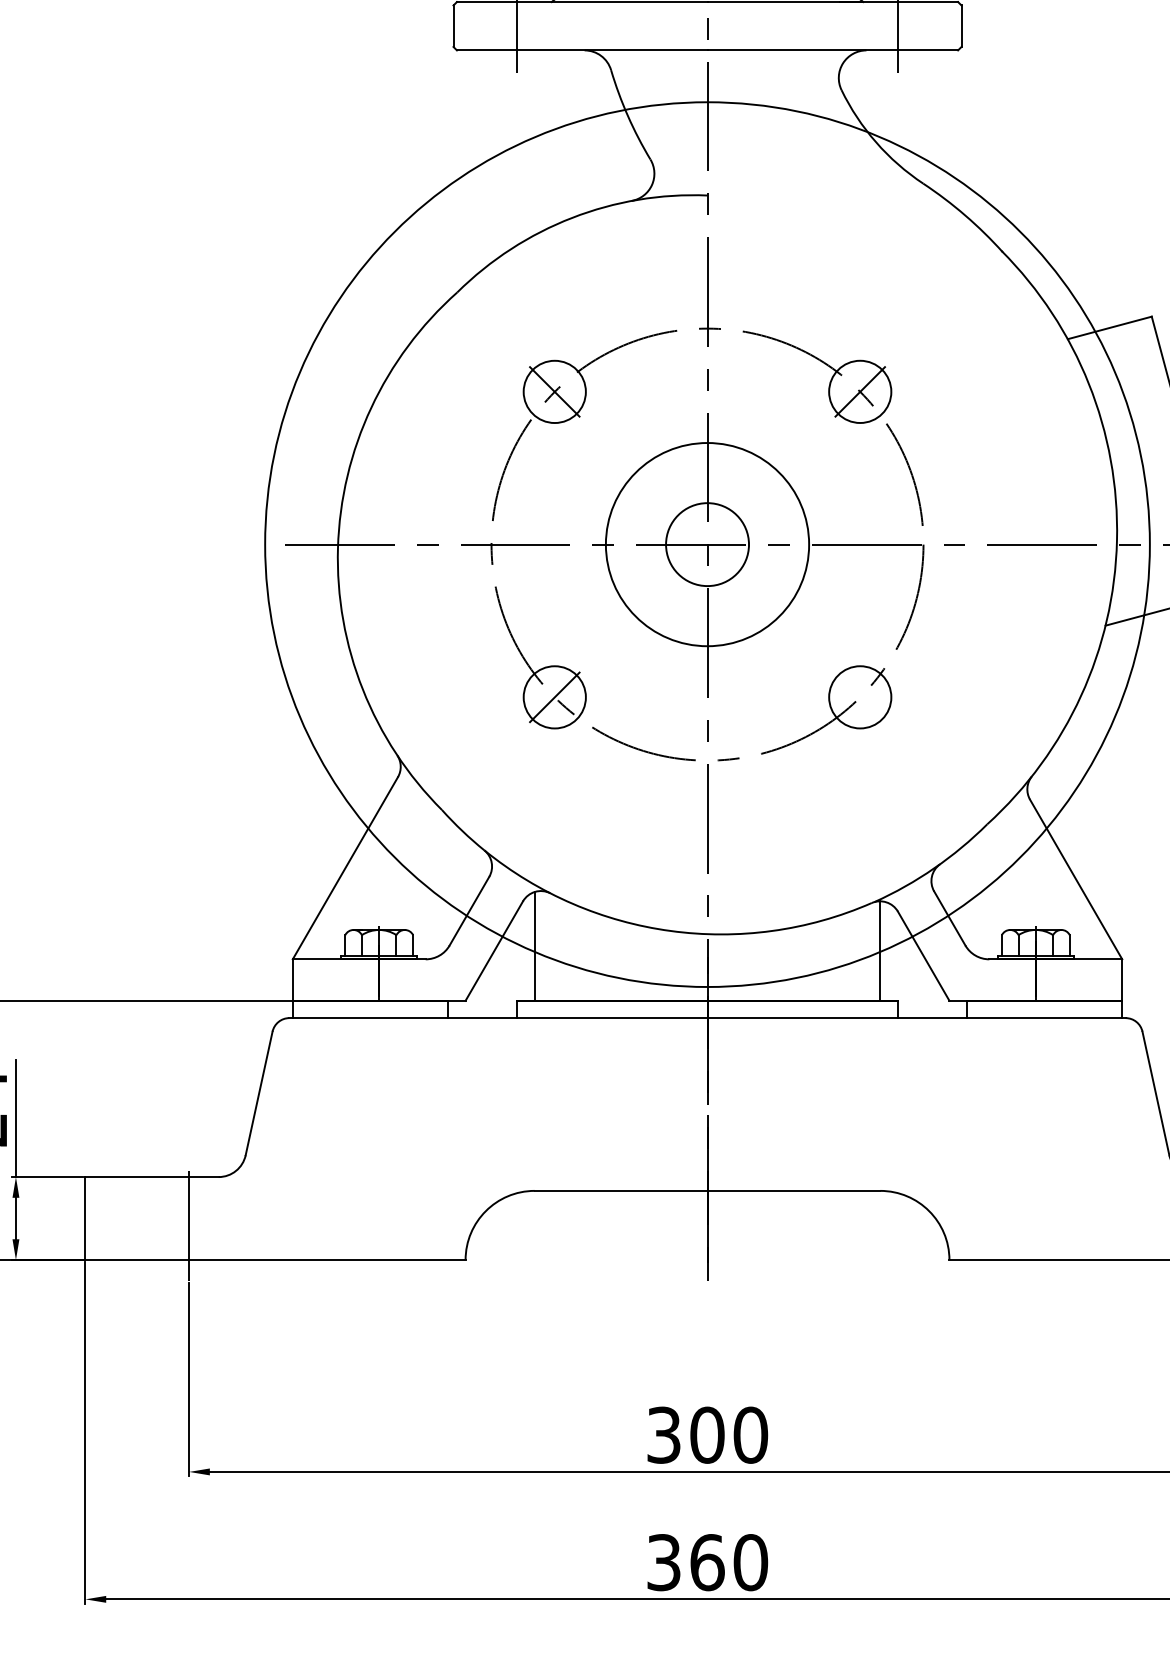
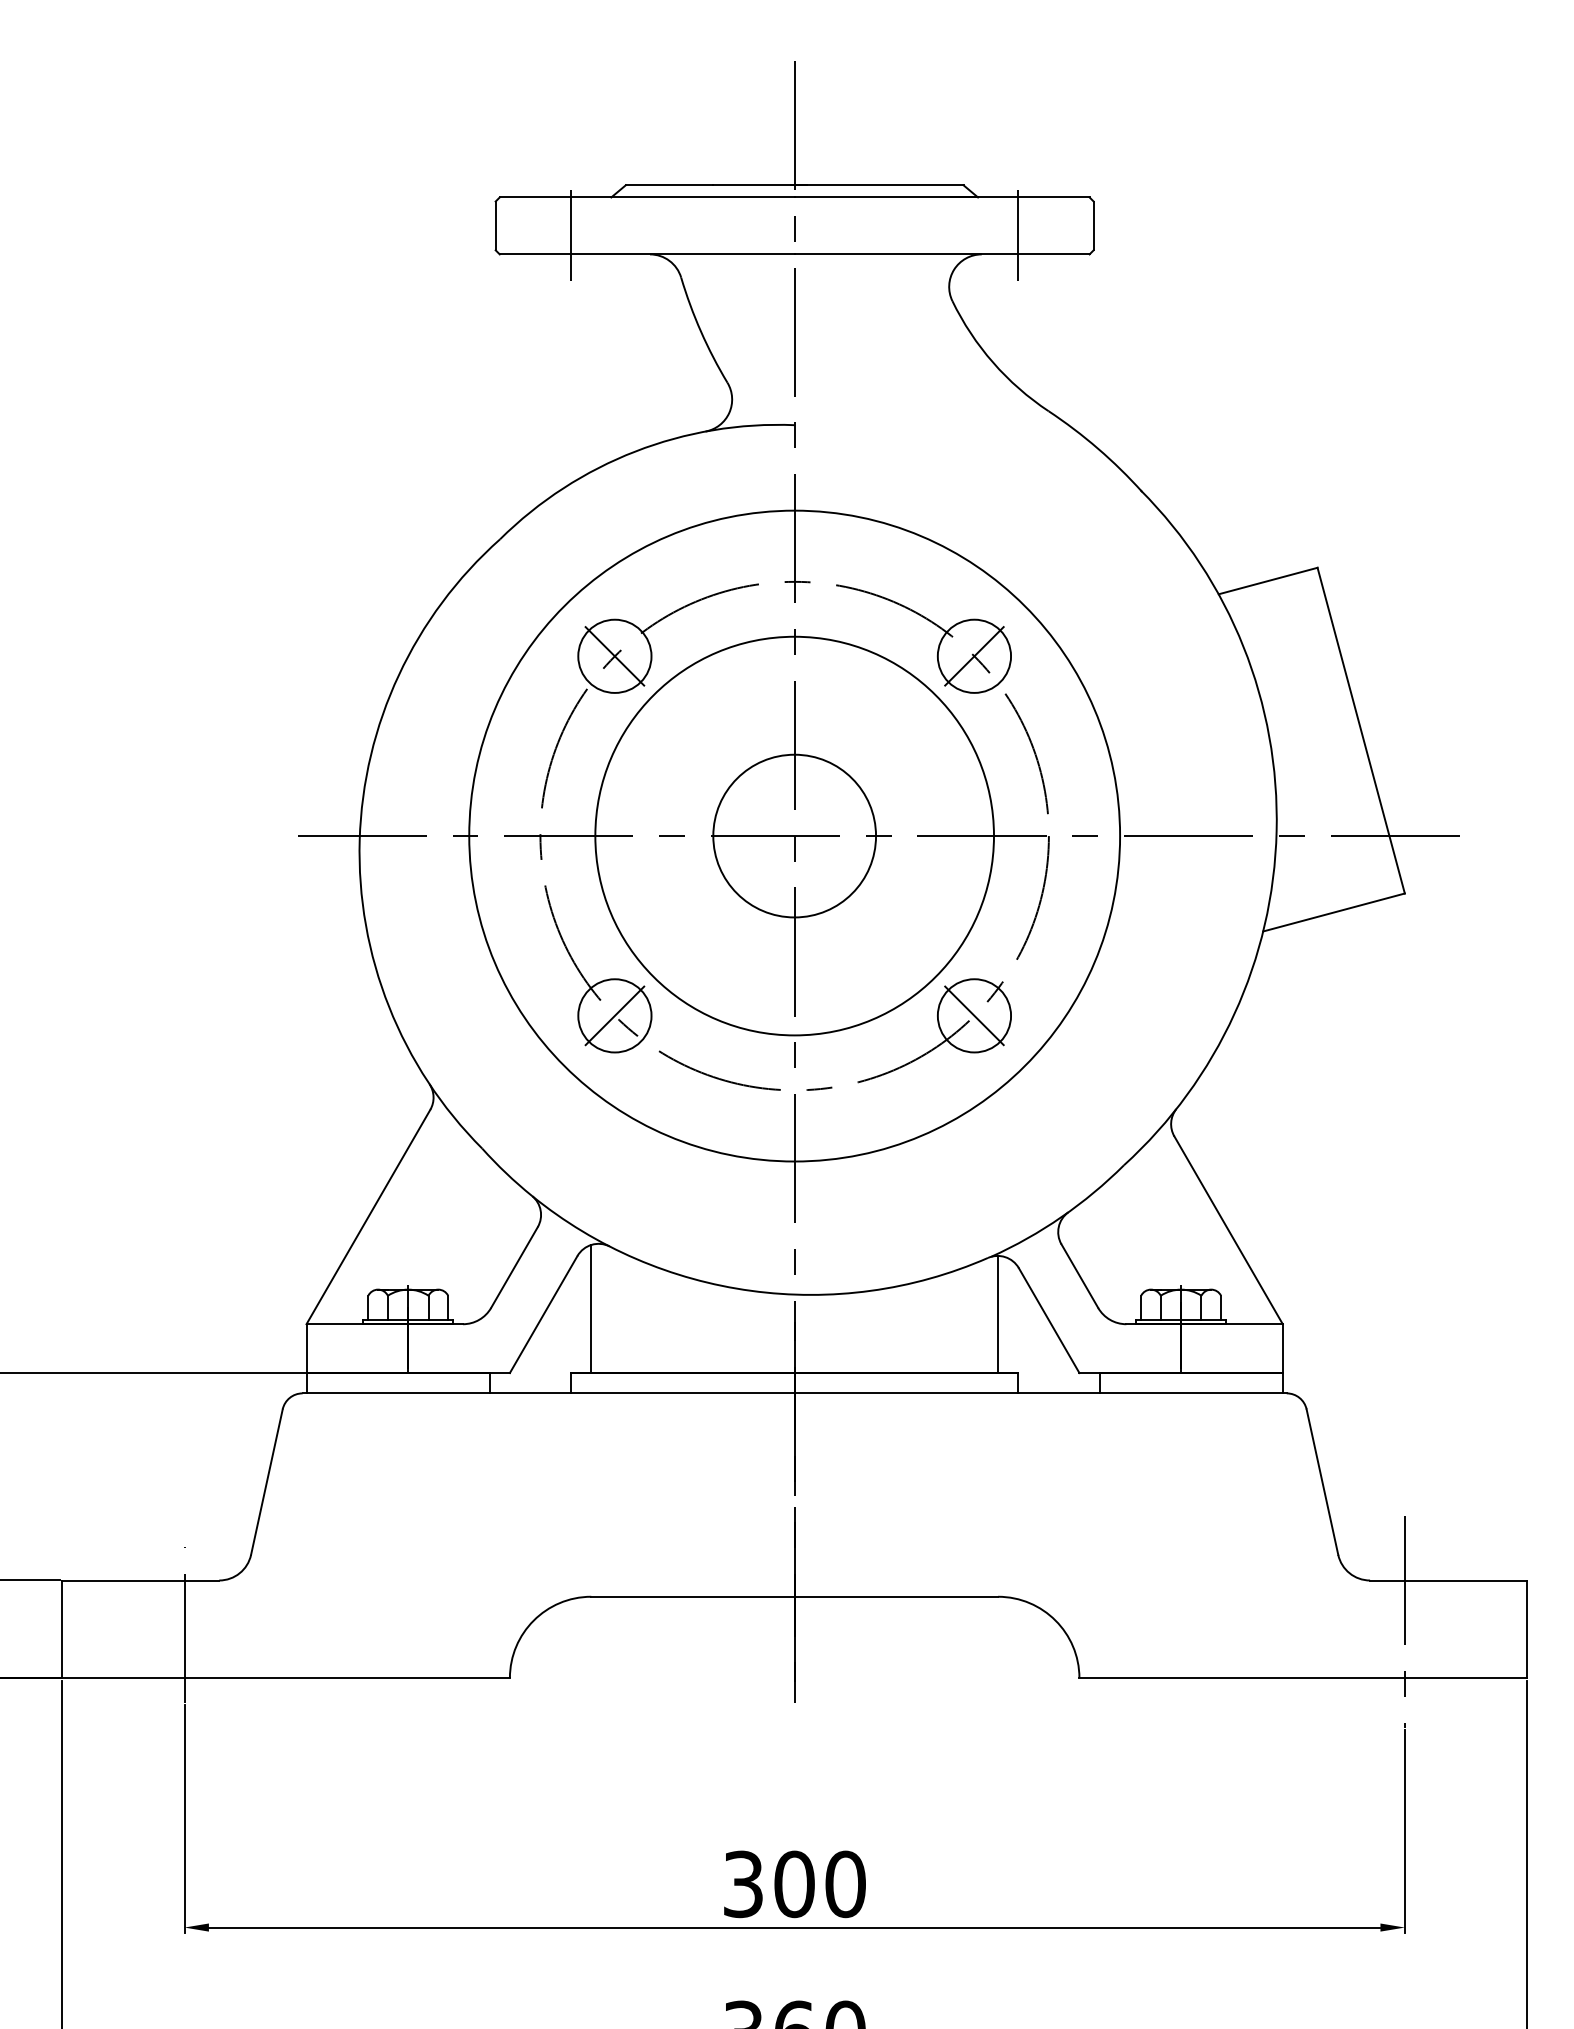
circle: (707, 544) -> (794, 835), size x0.62
circle: (707, 544) -> (794, 835), size x1.67
circle: (707, 544) -> (794, 835), size x1.67
line: (860, 697) -> (974, 1015), added

